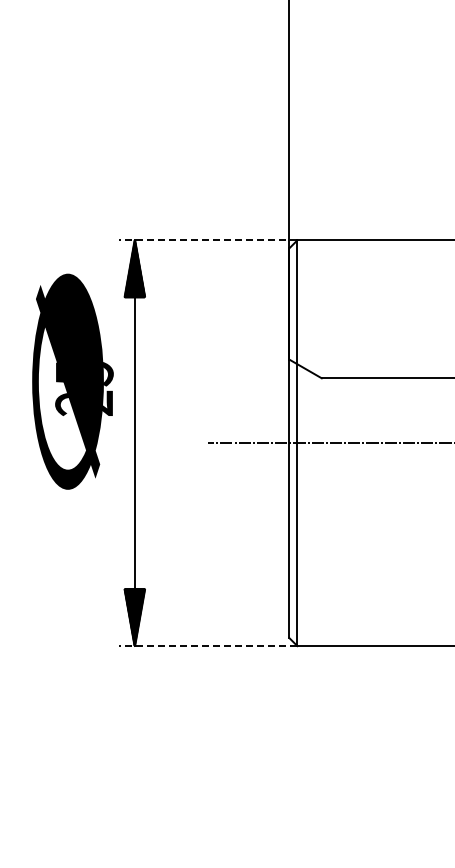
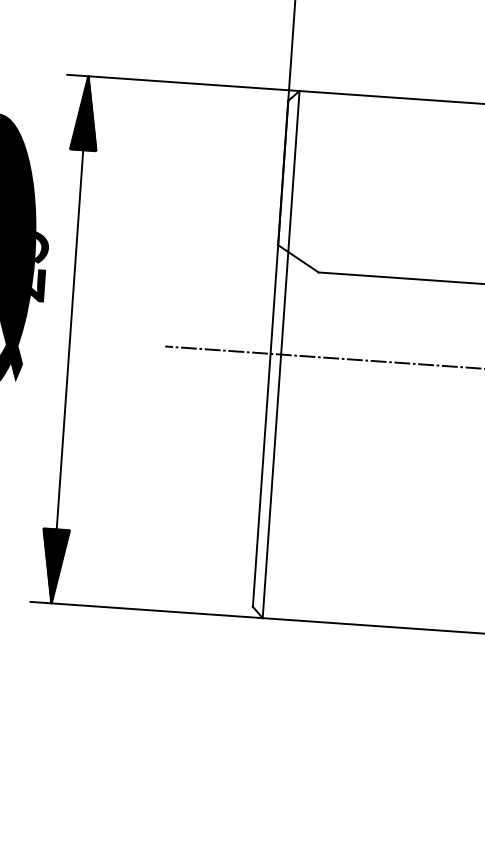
line: (207, 240) -> (182, 83), dashed -> solid
line: (207, 646) -> (145, 610), dashed -> solid

